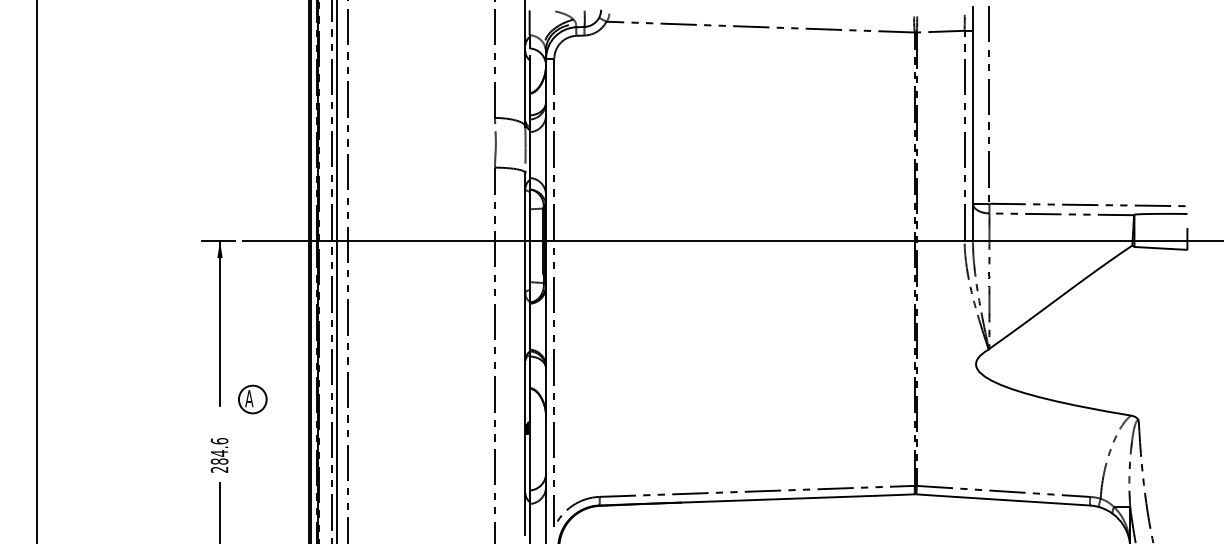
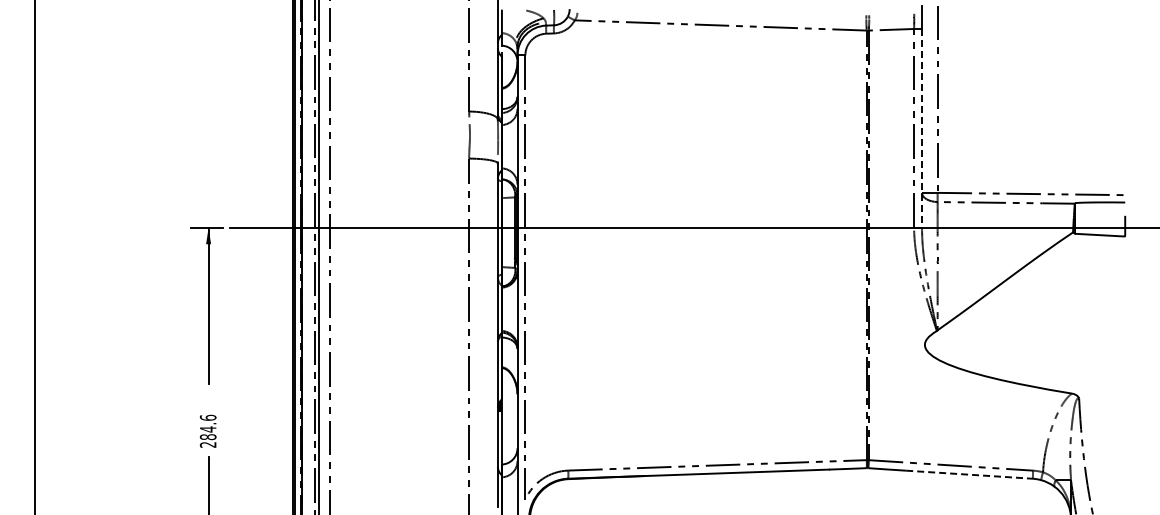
line: (972, 135) -> (921, 128), solid -> dashed
part: (252, 399) -> (239, 378), removed
line: (1023, 501) -> (969, 474), solid -> dashed

